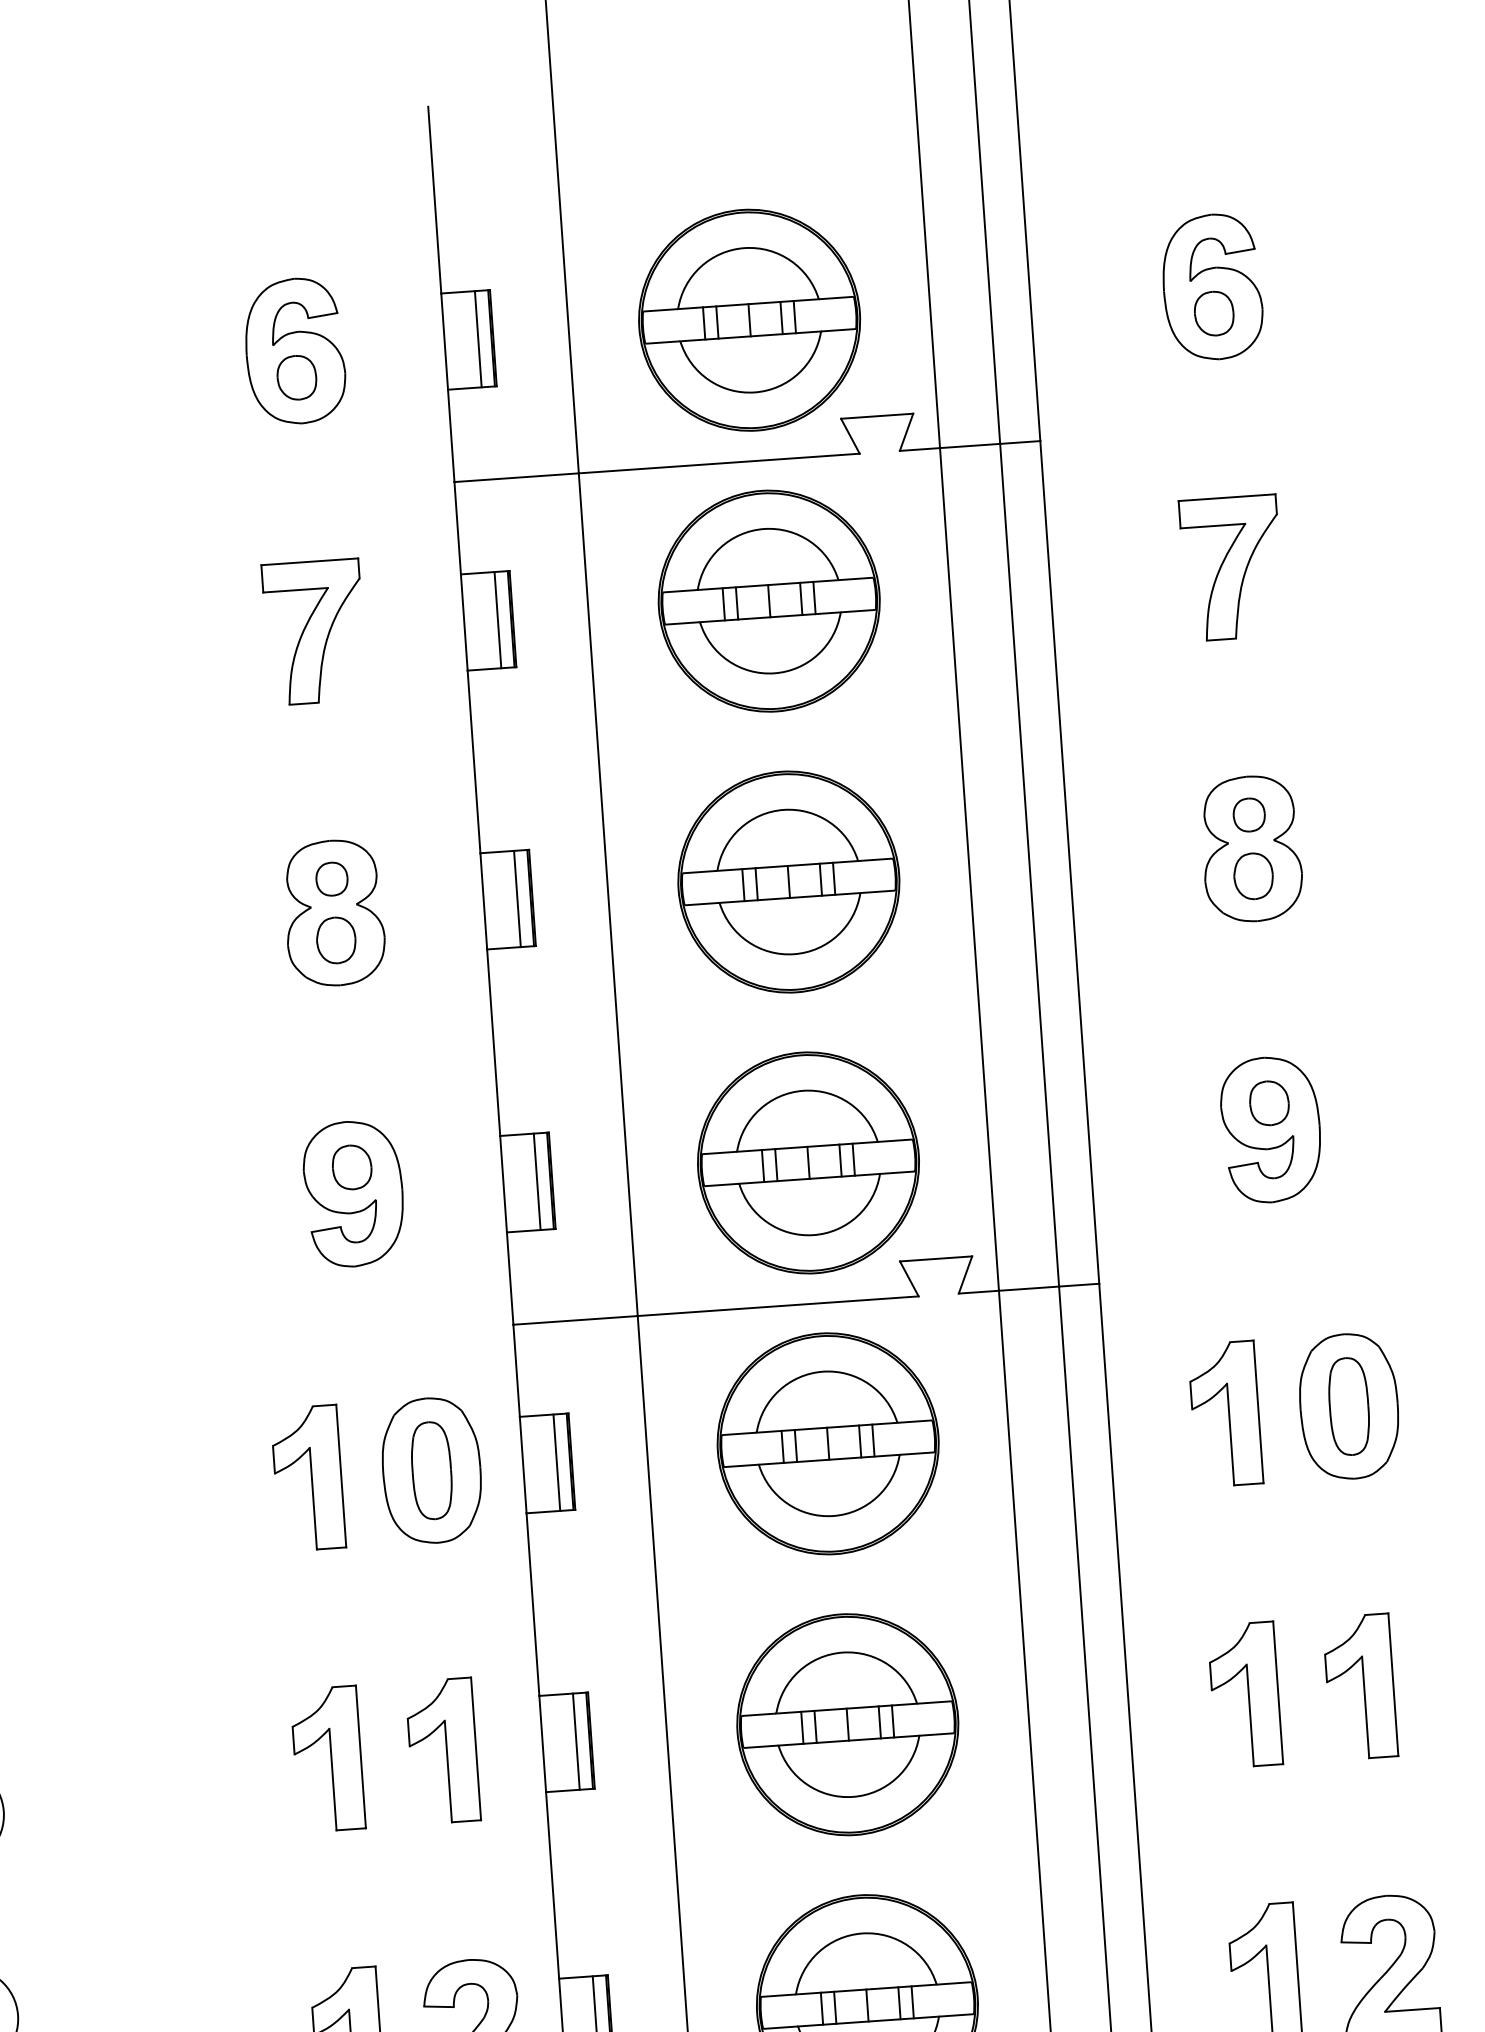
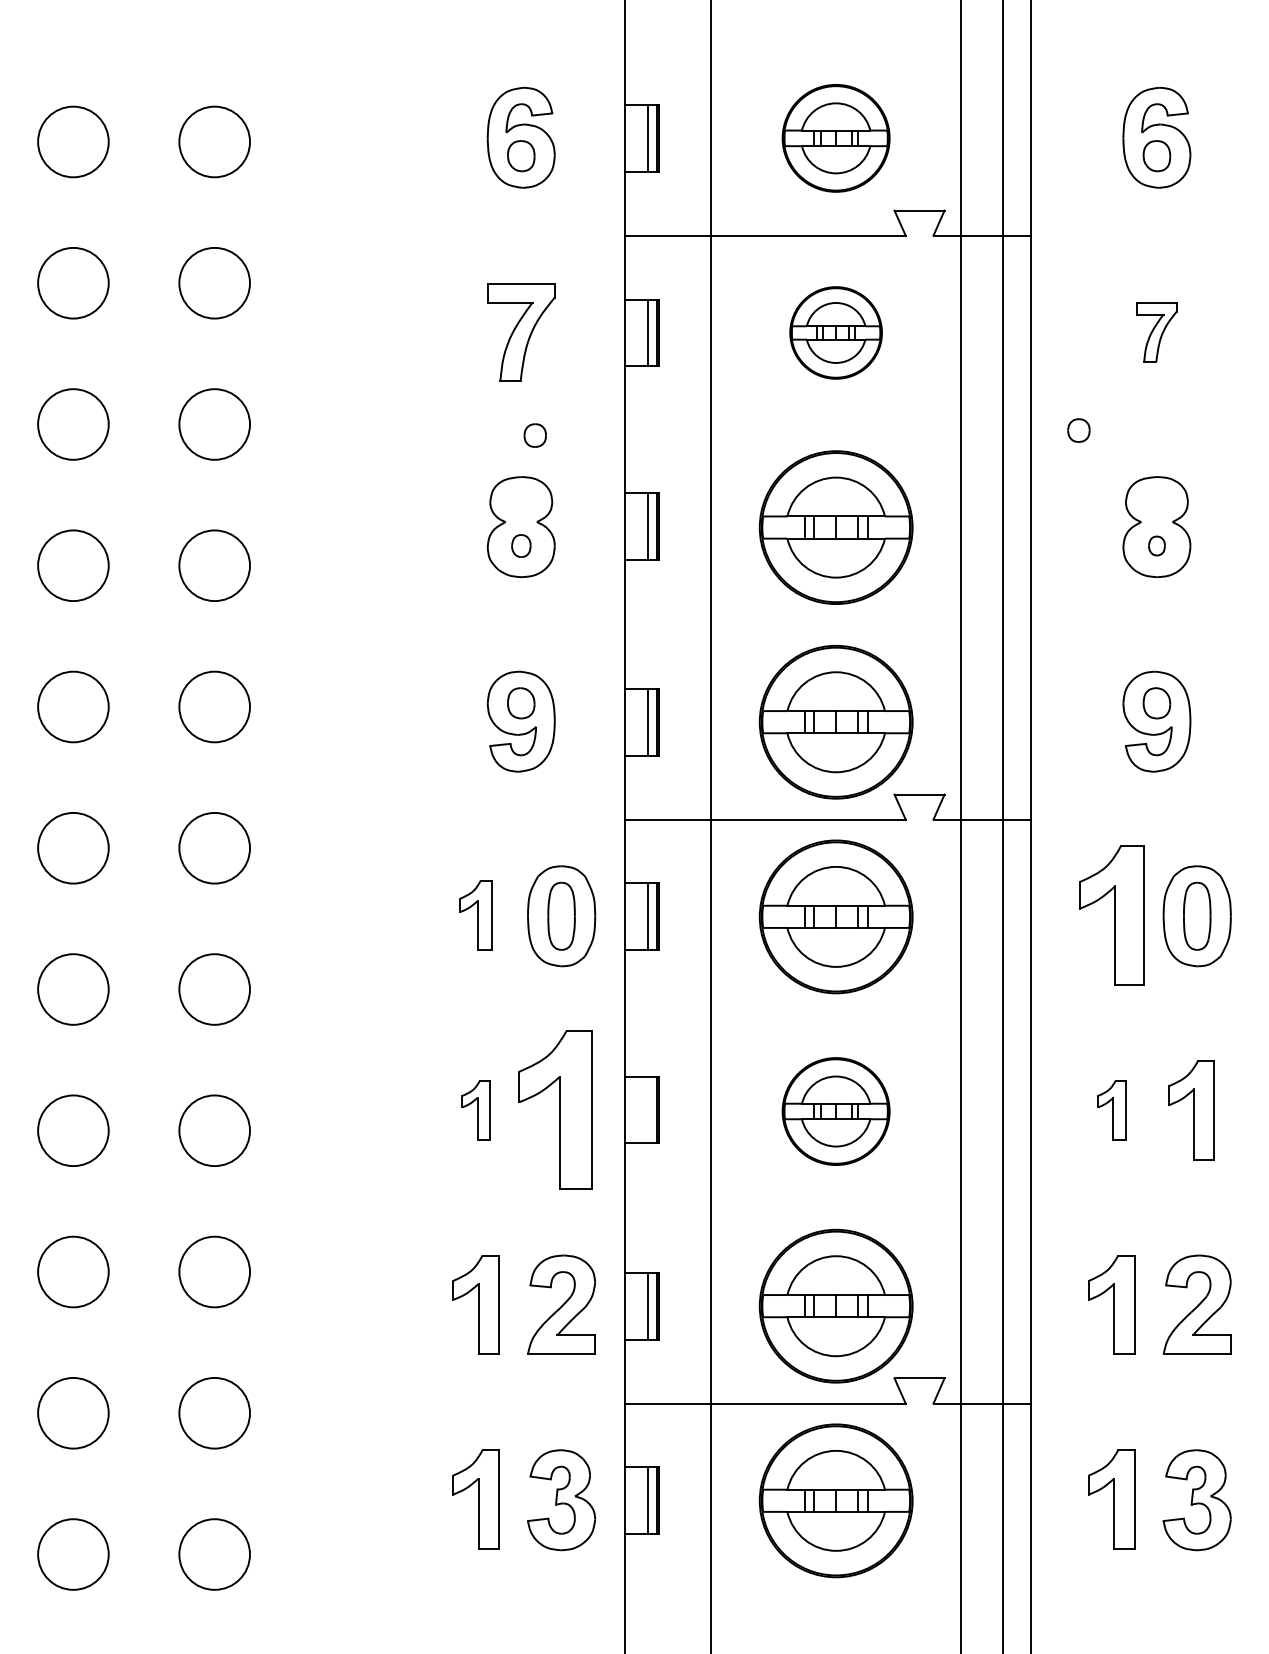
part: (748, 320) -> (835, 138), size x0.7
part: (1231, 568) -> (1156, 332), size x0.6
part: (768, 600) -> (835, 332), size x0.6
part: (1248, 814) -> (1078, 430), moved
part: (1252, 875) -> (1156, 545), size x0.6
part: (330, 879) -> (534, 435), moved
part: (336, 939) -> (521, 545), size x0.7
part: (1225, 1414) -> (1111, 915), size x1.4
part: (307, 1478) -> (475, 915), size x0.7
part: (1244, 1695) -> (1111, 1110), size x0.6
part: (846, 1724) -> (835, 1111), size x0.7
line: (576, 1740) -> (648, 1109), removed
part: (442, 1751) -> (555, 1110), size x1.6
part: (327, 1759) -> (475, 1110), size x0.6

